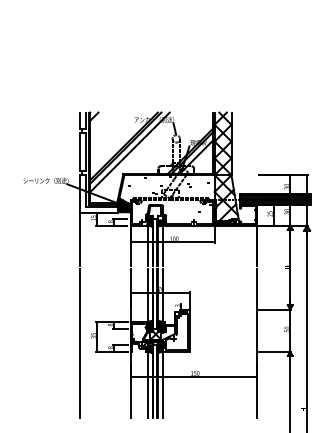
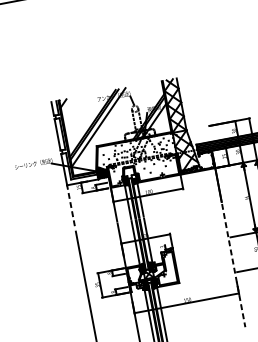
line: (80, 238) -> (71, 206), solid -> dashed
line: (256, 343) -> (233, 265), solid -> dashed

